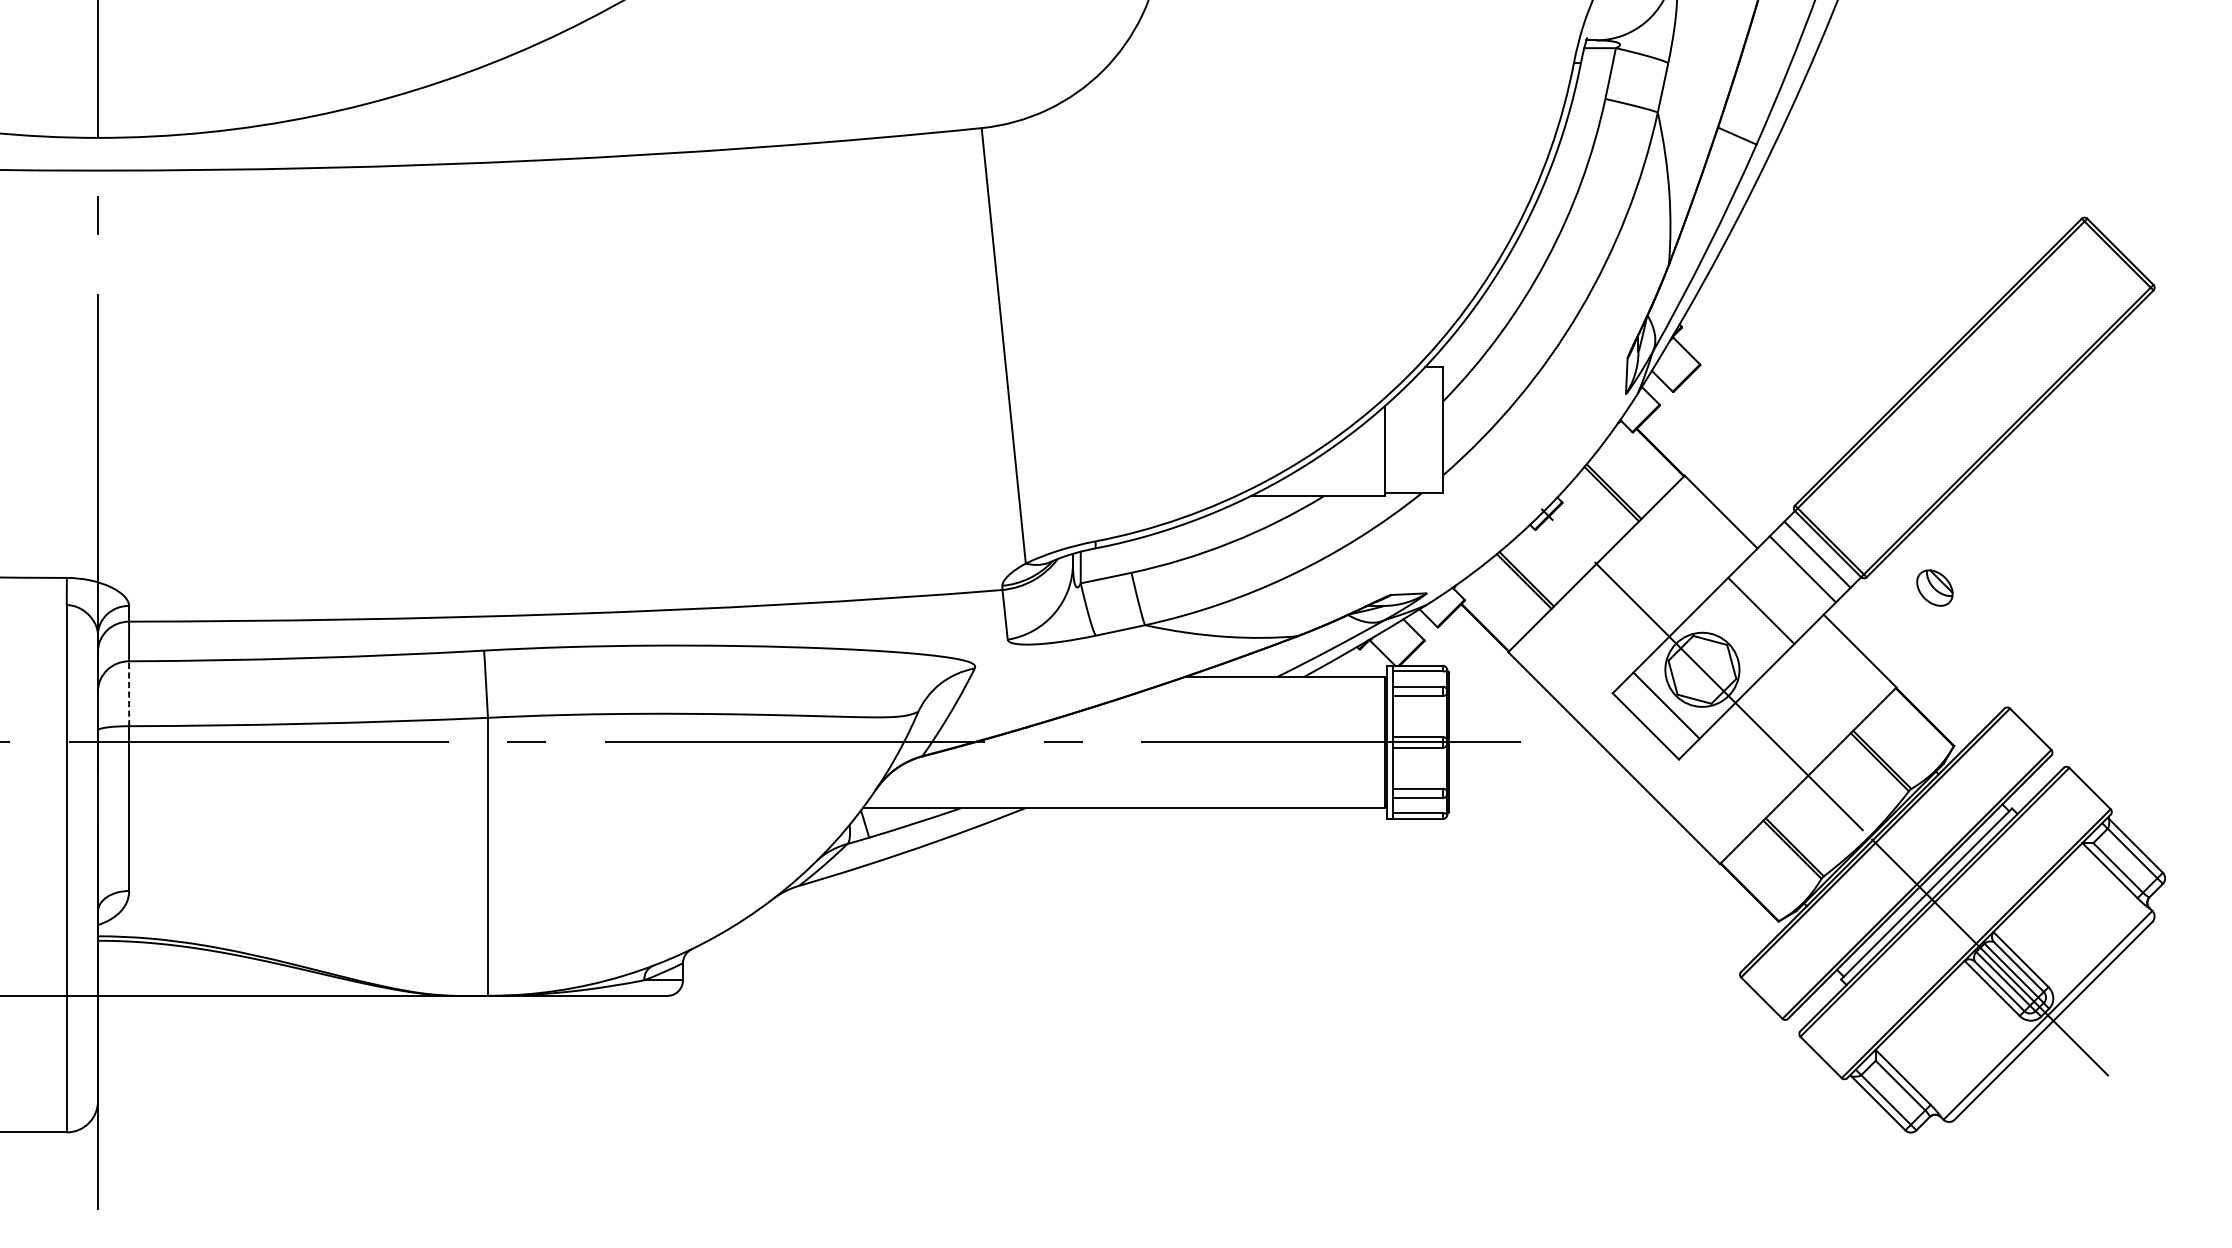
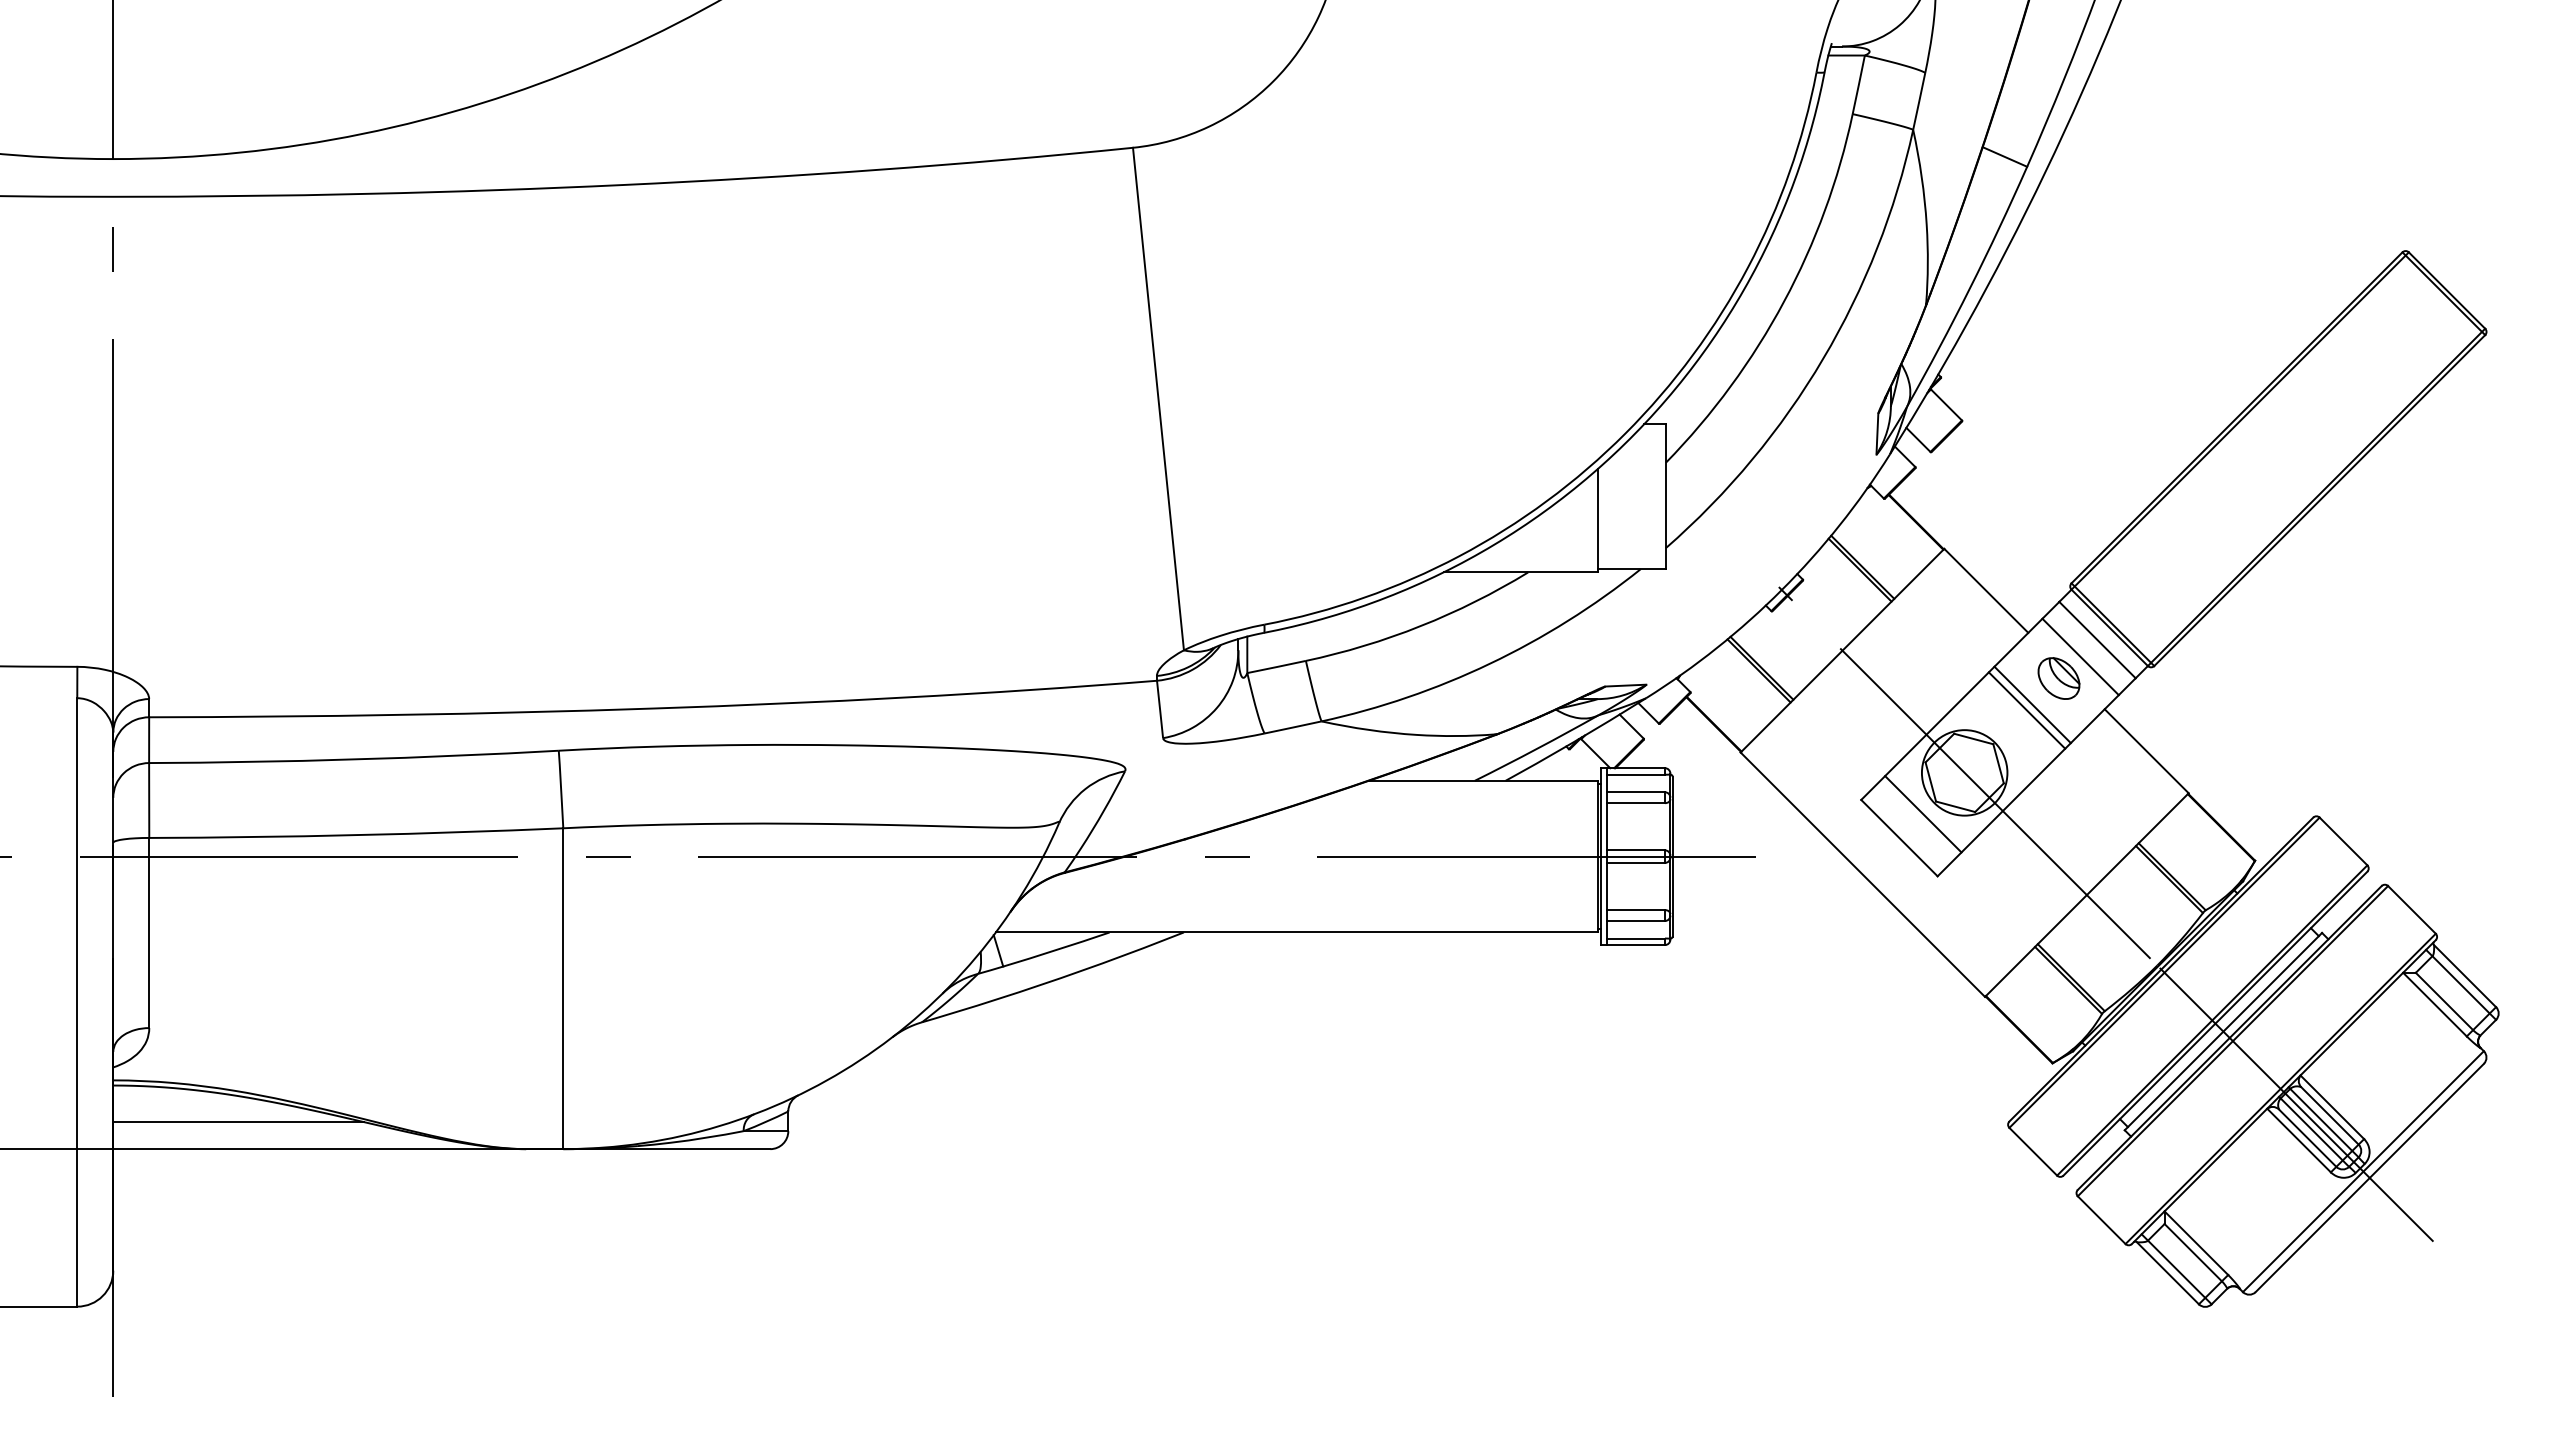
part: (1934, 588) -> (2058, 678), moved
line: (1755, 615) -> (2026, 710), added
line: (129, 693) -> (149, 800), dashed -> solid
line: (206, 972) -> (238, 1122), added

